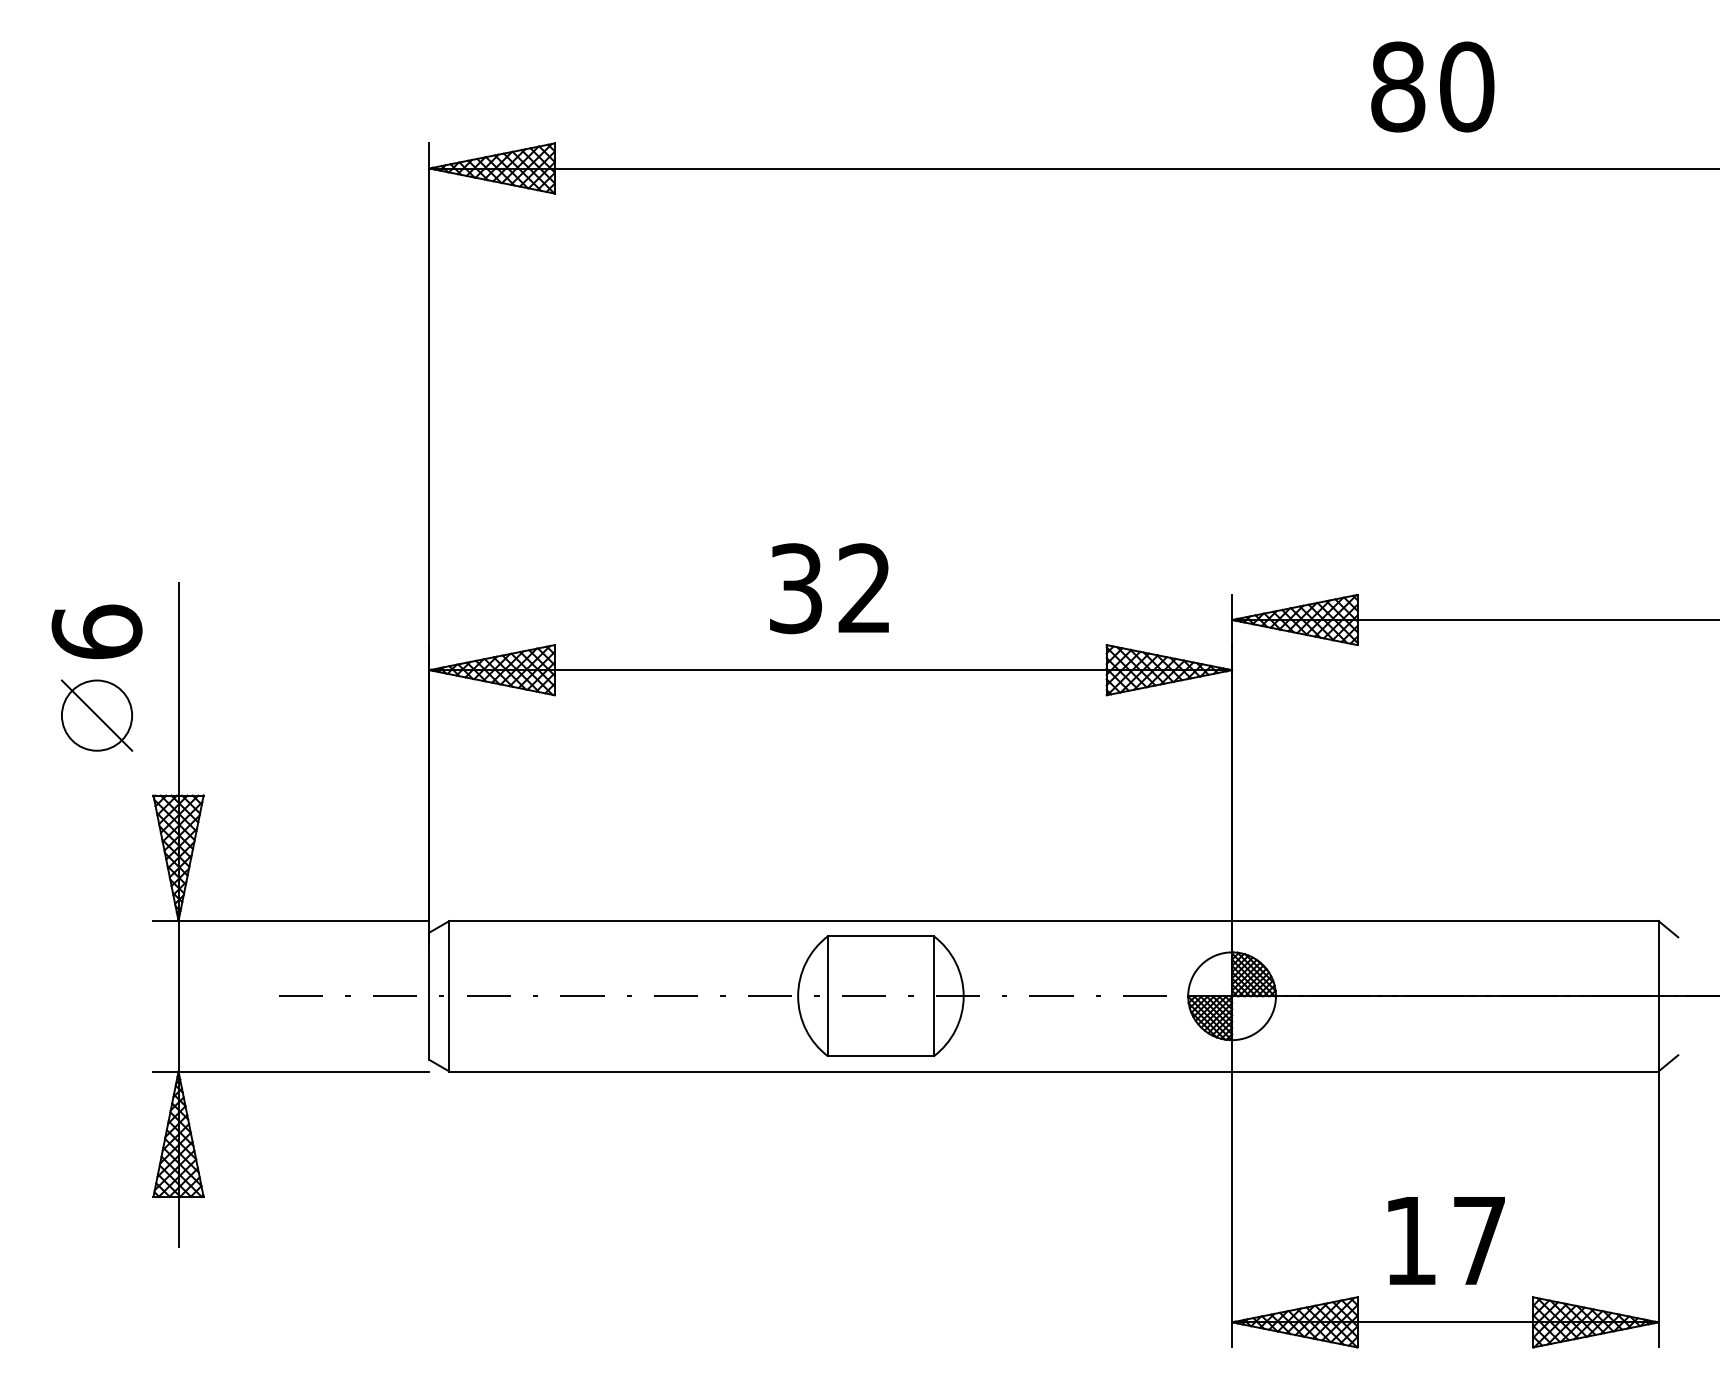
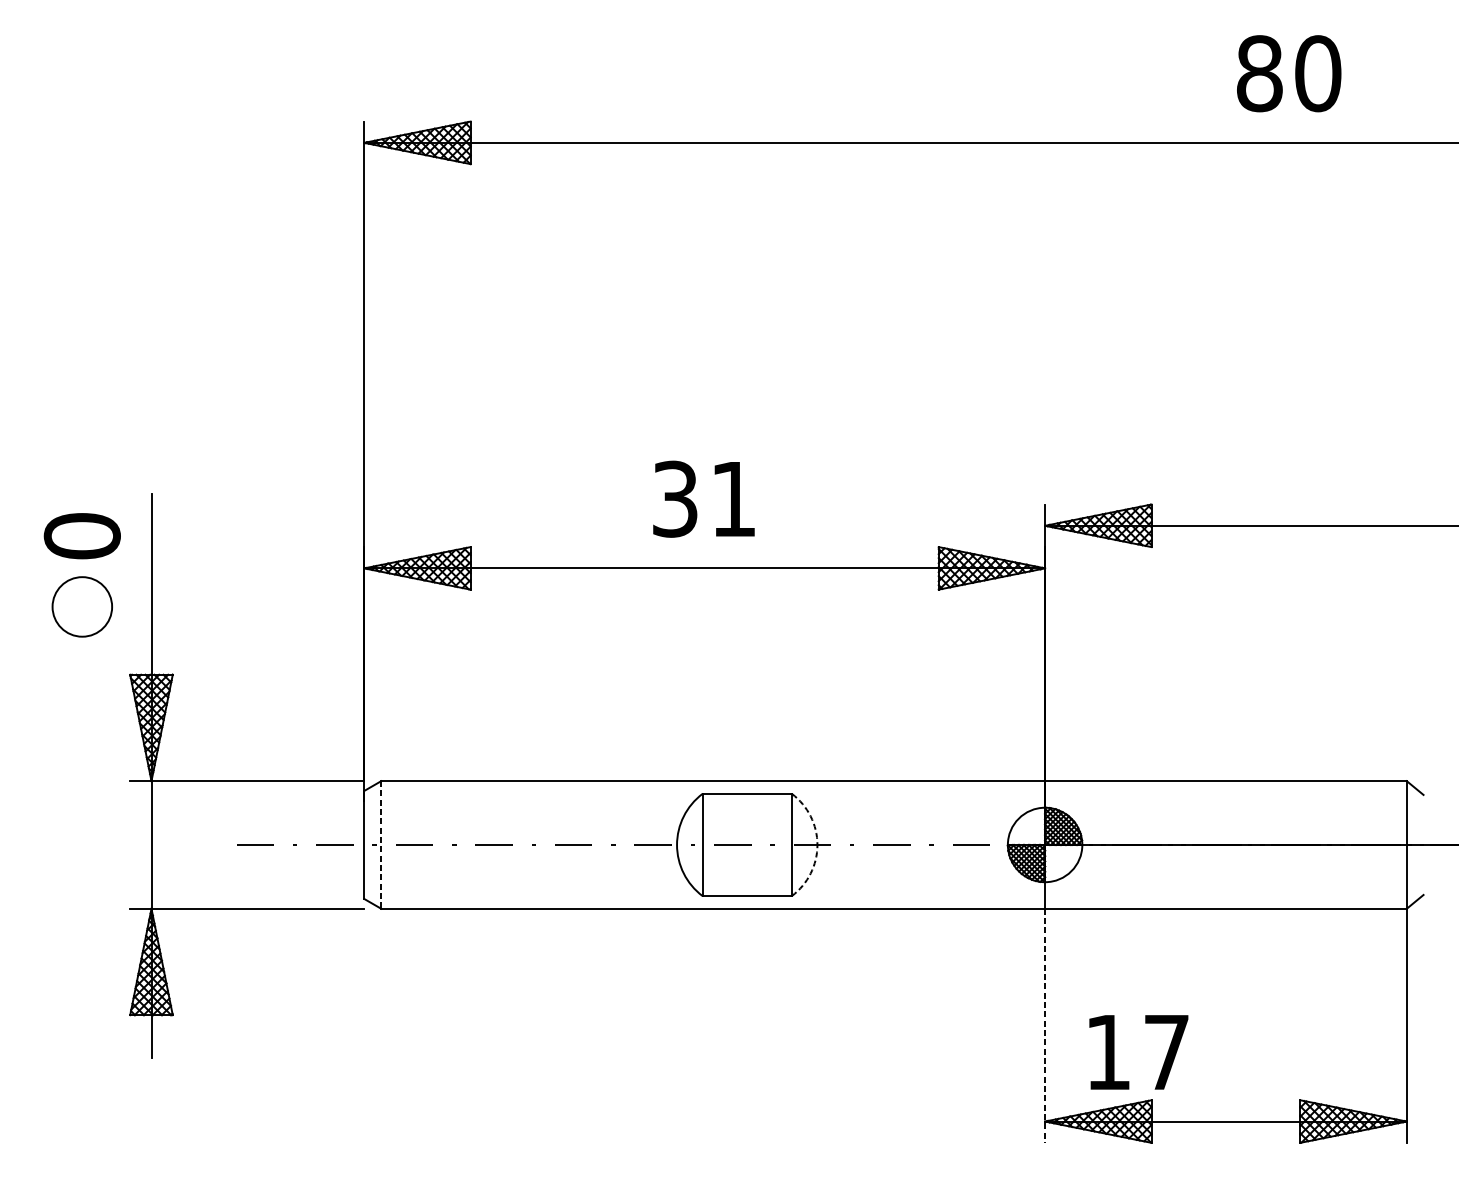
text: (1432, 86) -> (1288, 73), moved
text: (863, 587) -> (732, 498), 32 -> 31
text: (96, 631) -> (81, 535), 6 -> 0
line: (96, 715) -> (81, 606), removed
line: (449, 996) -> (381, 845), solid -> dashed
arc: (963, 996) -> (817, 845), solid -> dashed
line: (1232, 1209) -> (1045, 1025), solid -> dashed
text: (1446, 1240) -> (1138, 1052), moved

